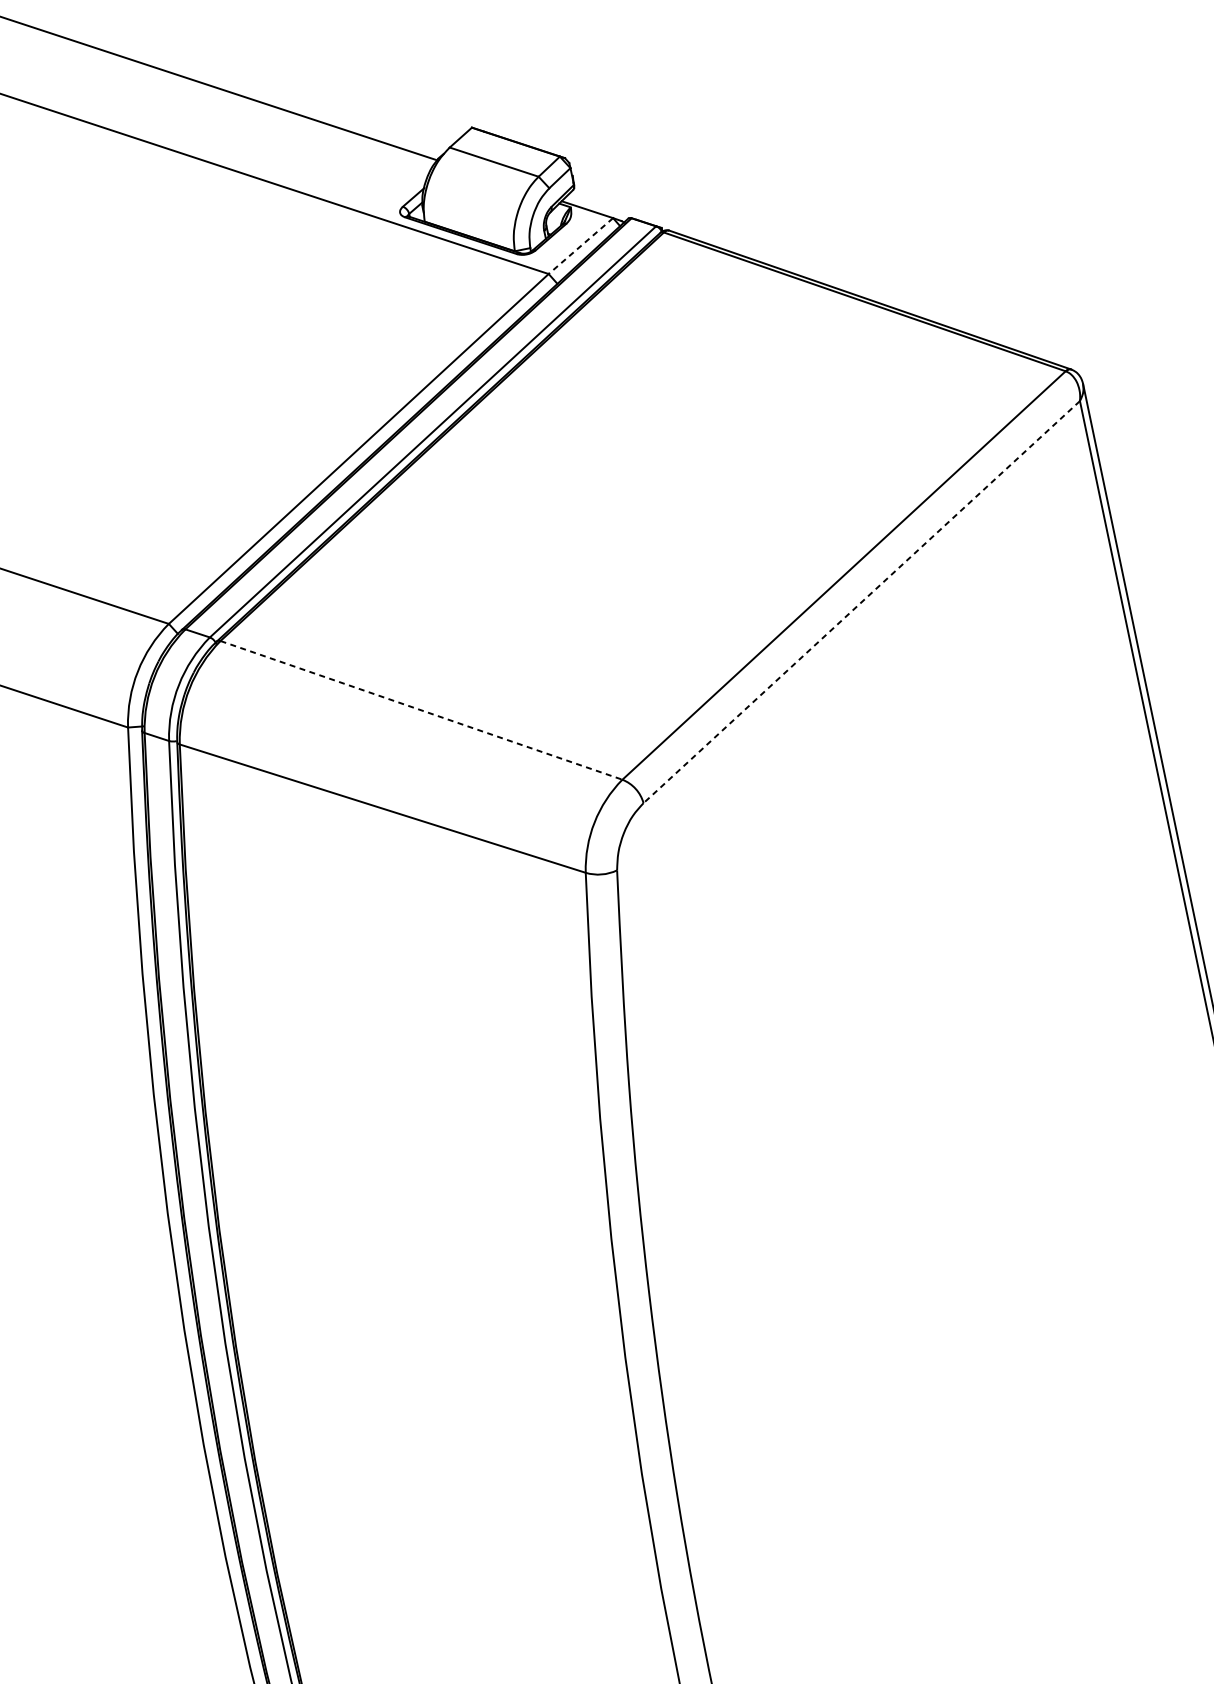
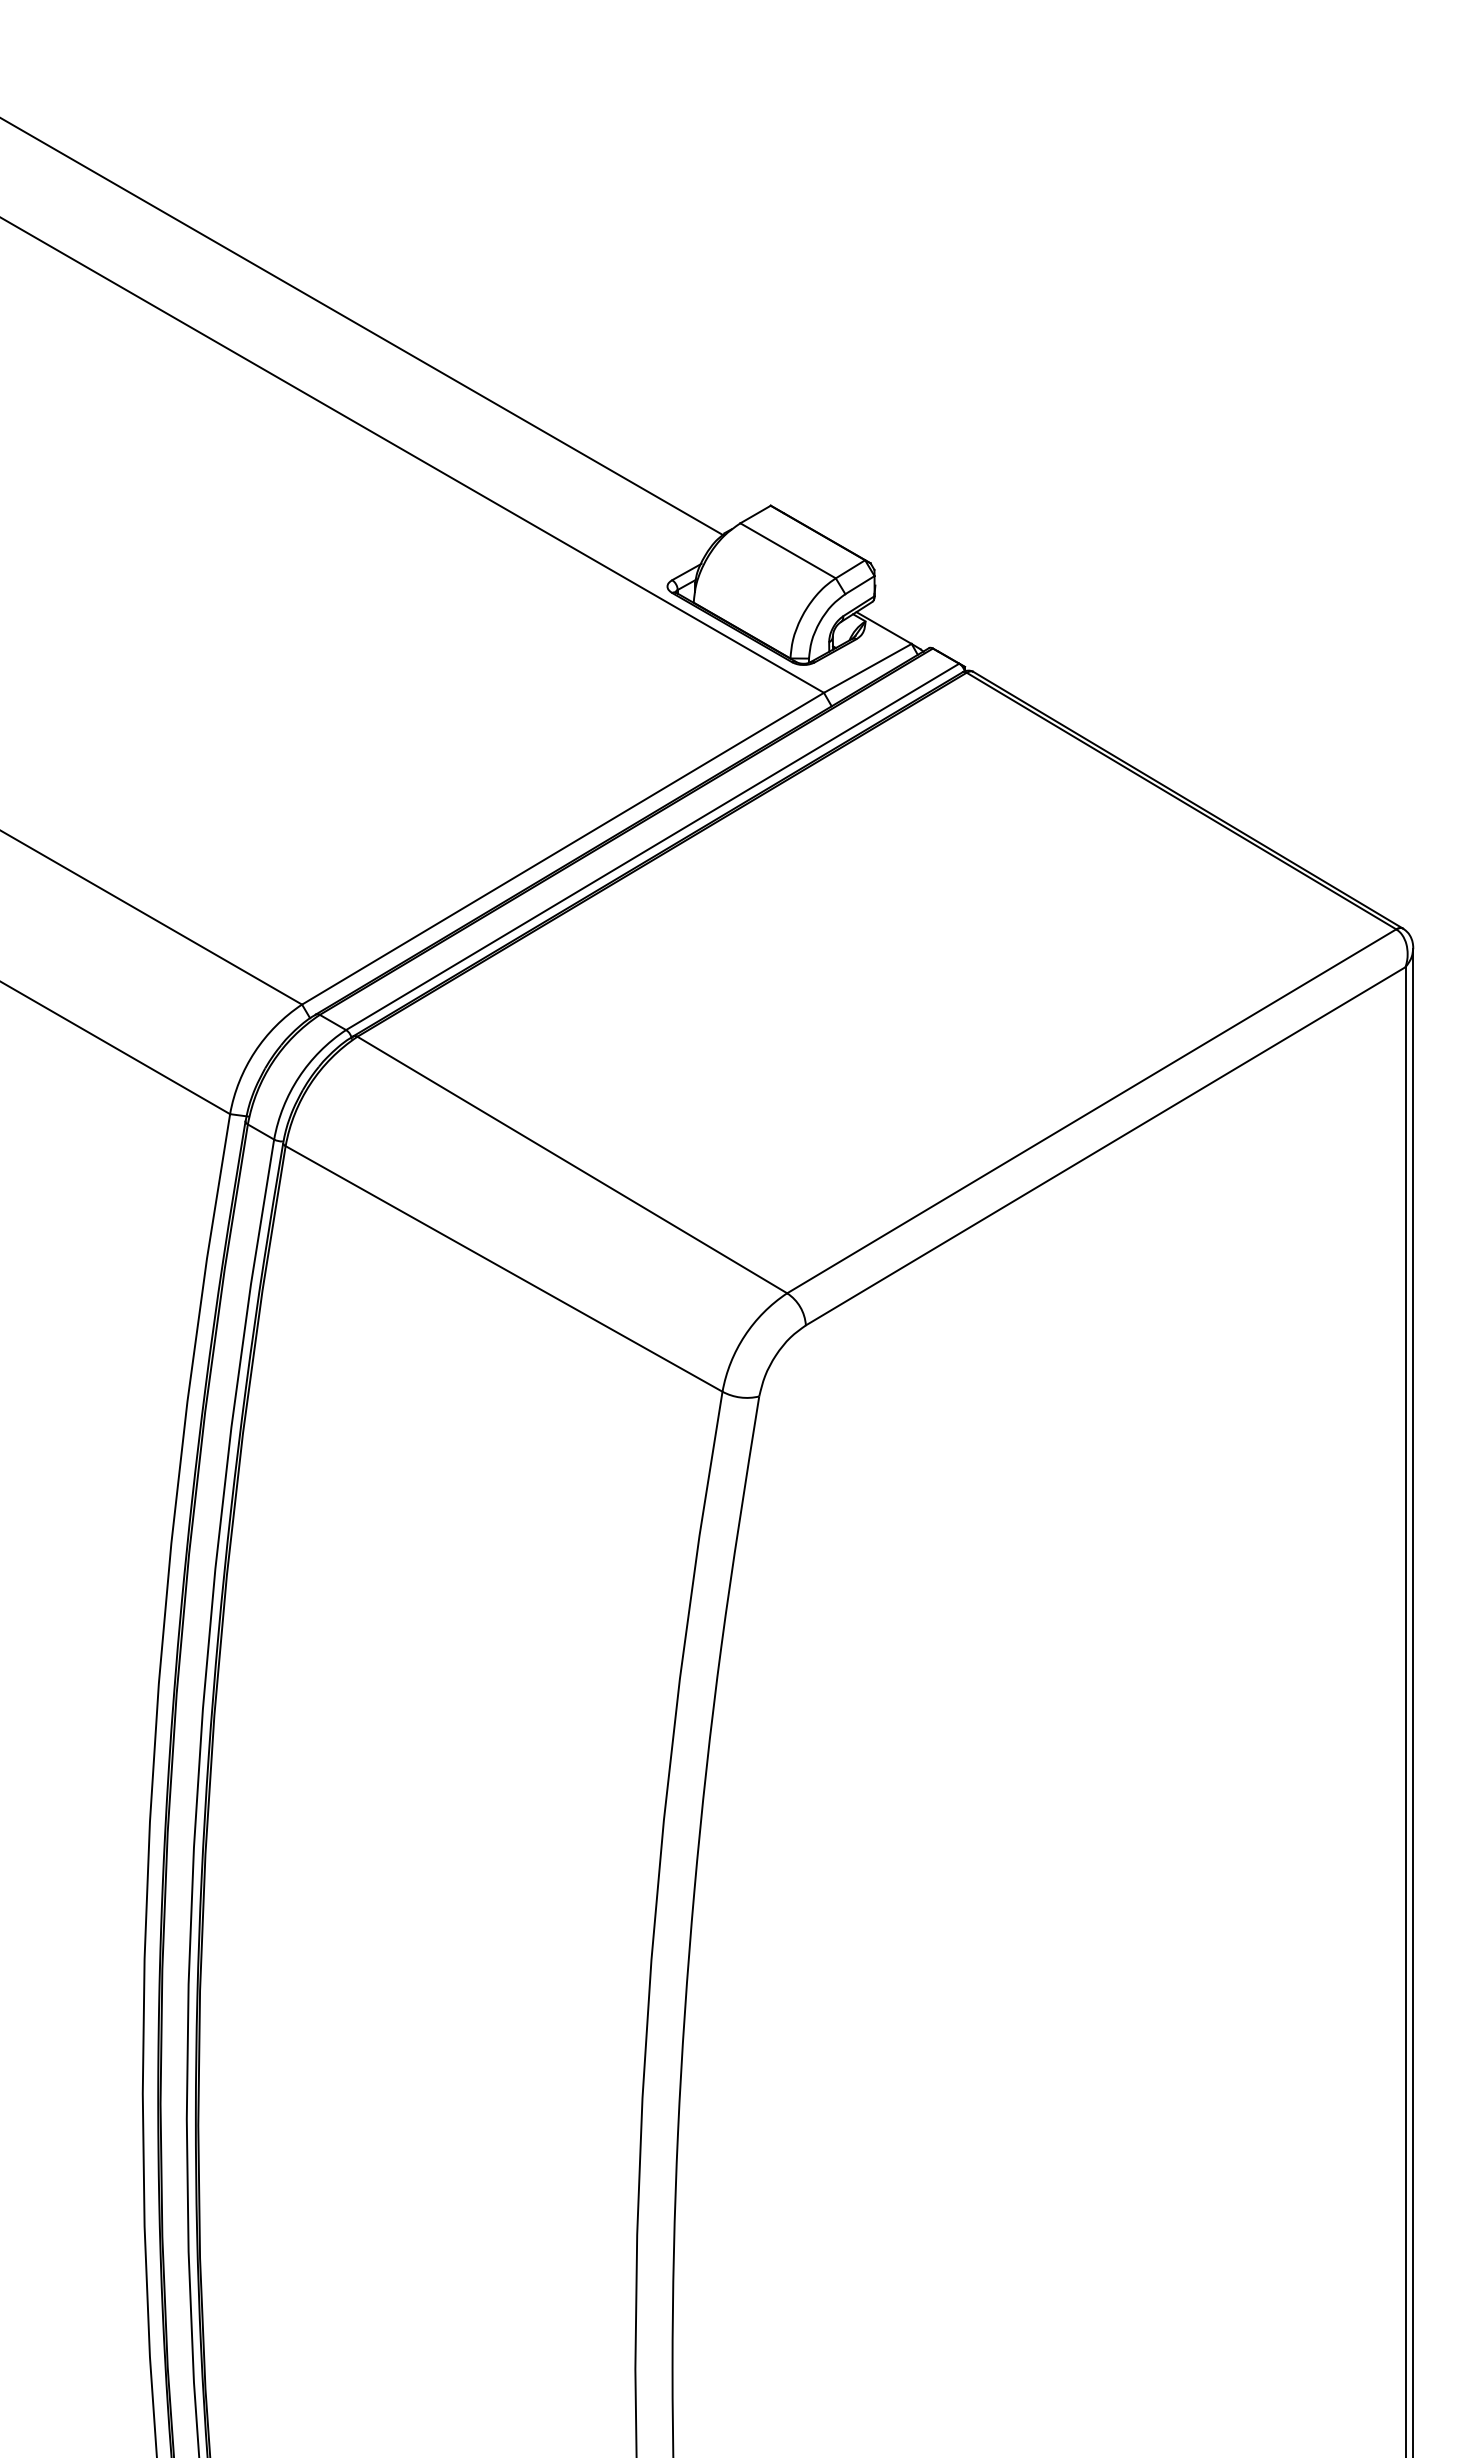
line: (580, 246) -> (867, 668), dashed -> solid
line: (861, 602) -> (1105, 1146), dashed -> solid
line: (421, 710) -> (572, 1165), dashed -> solid

